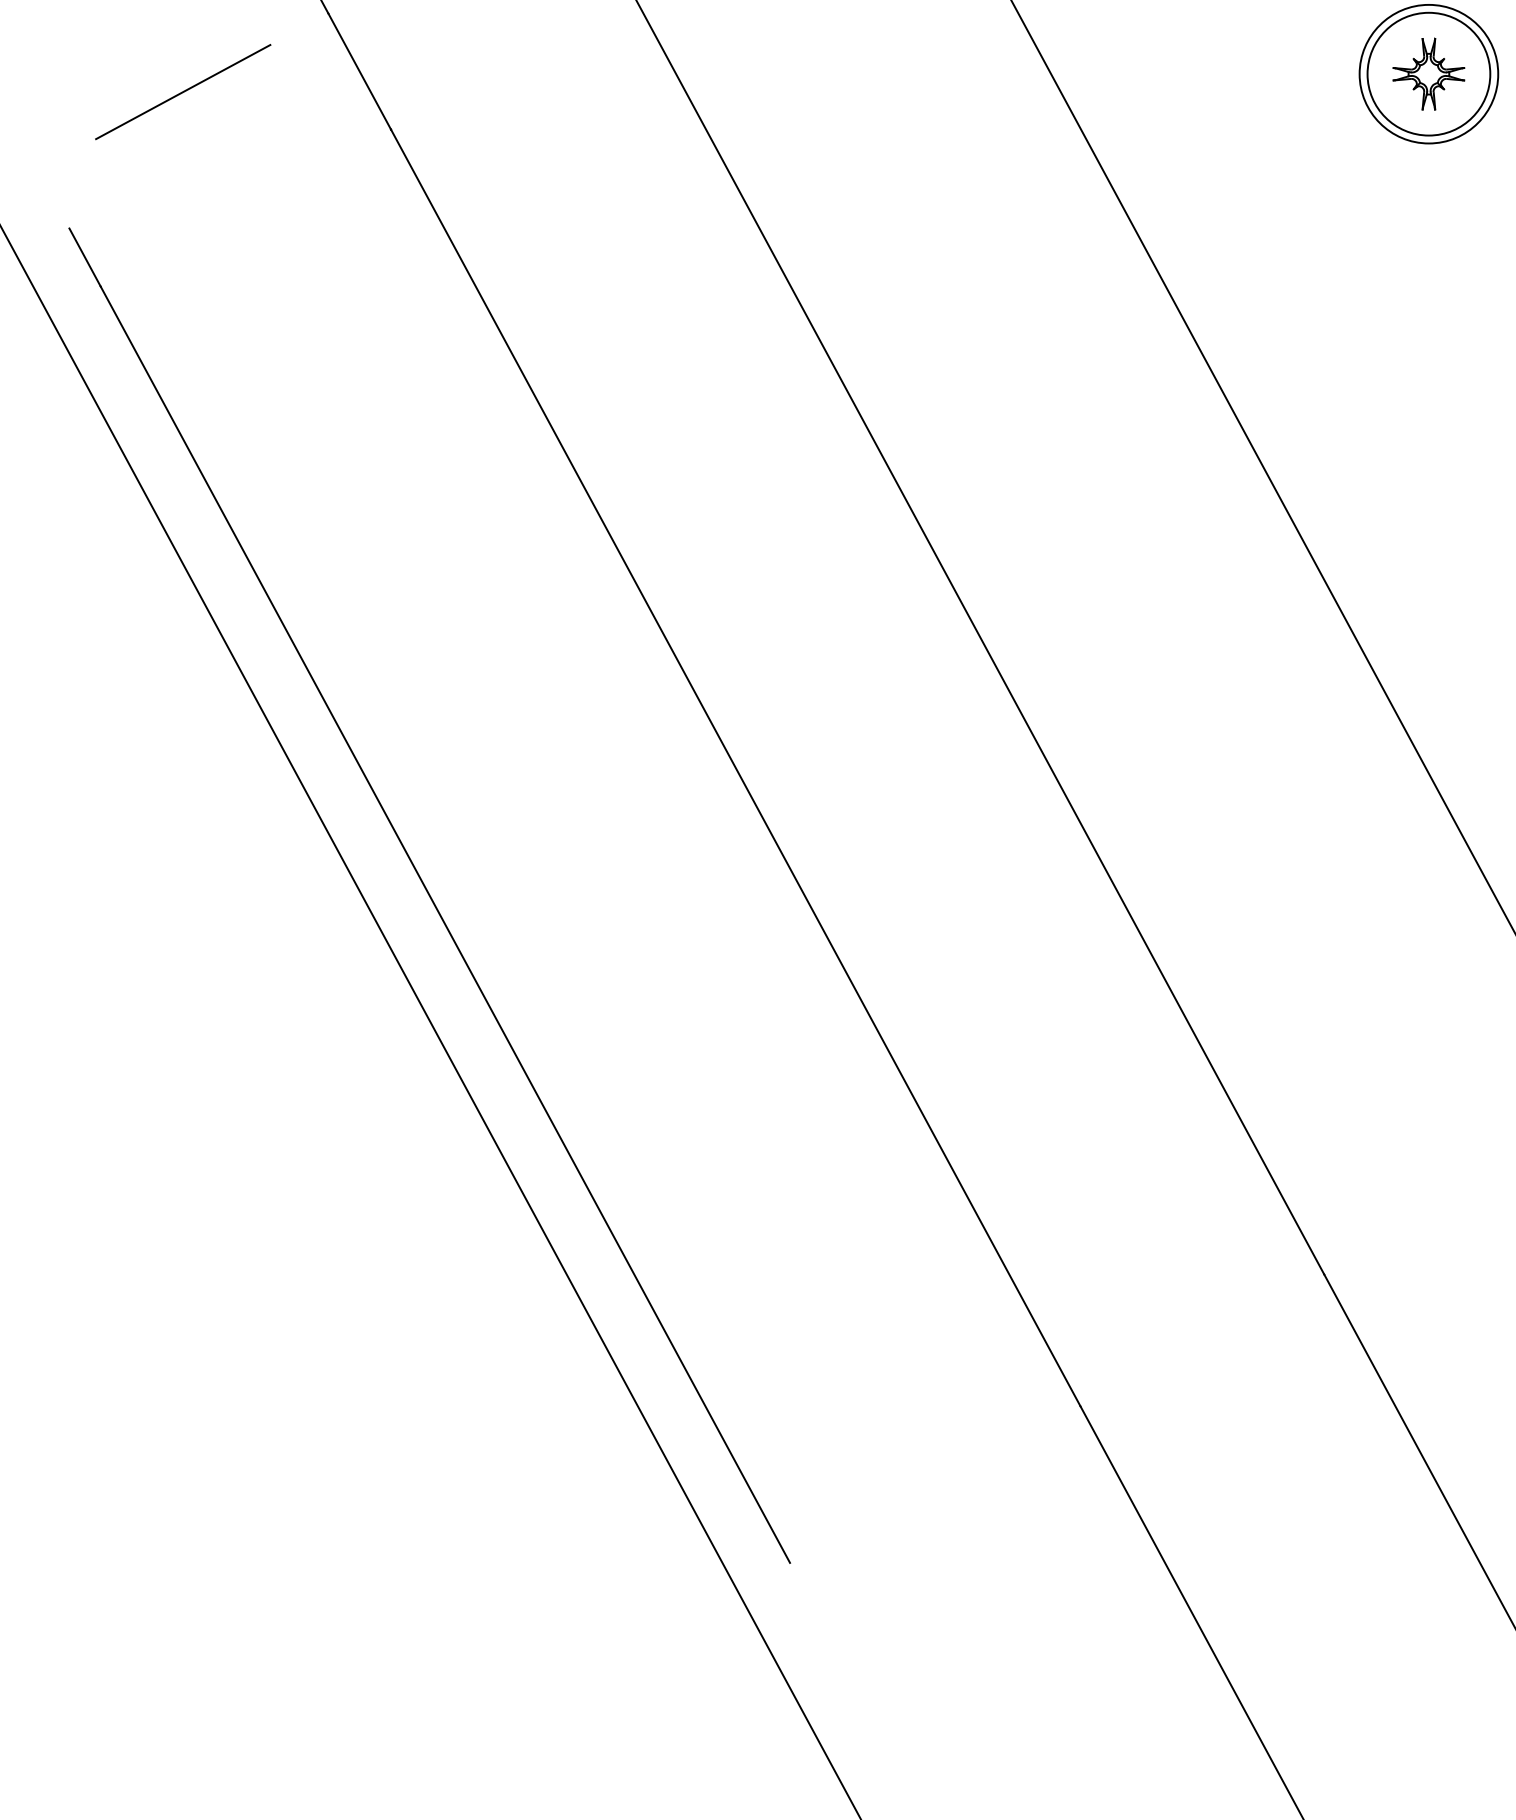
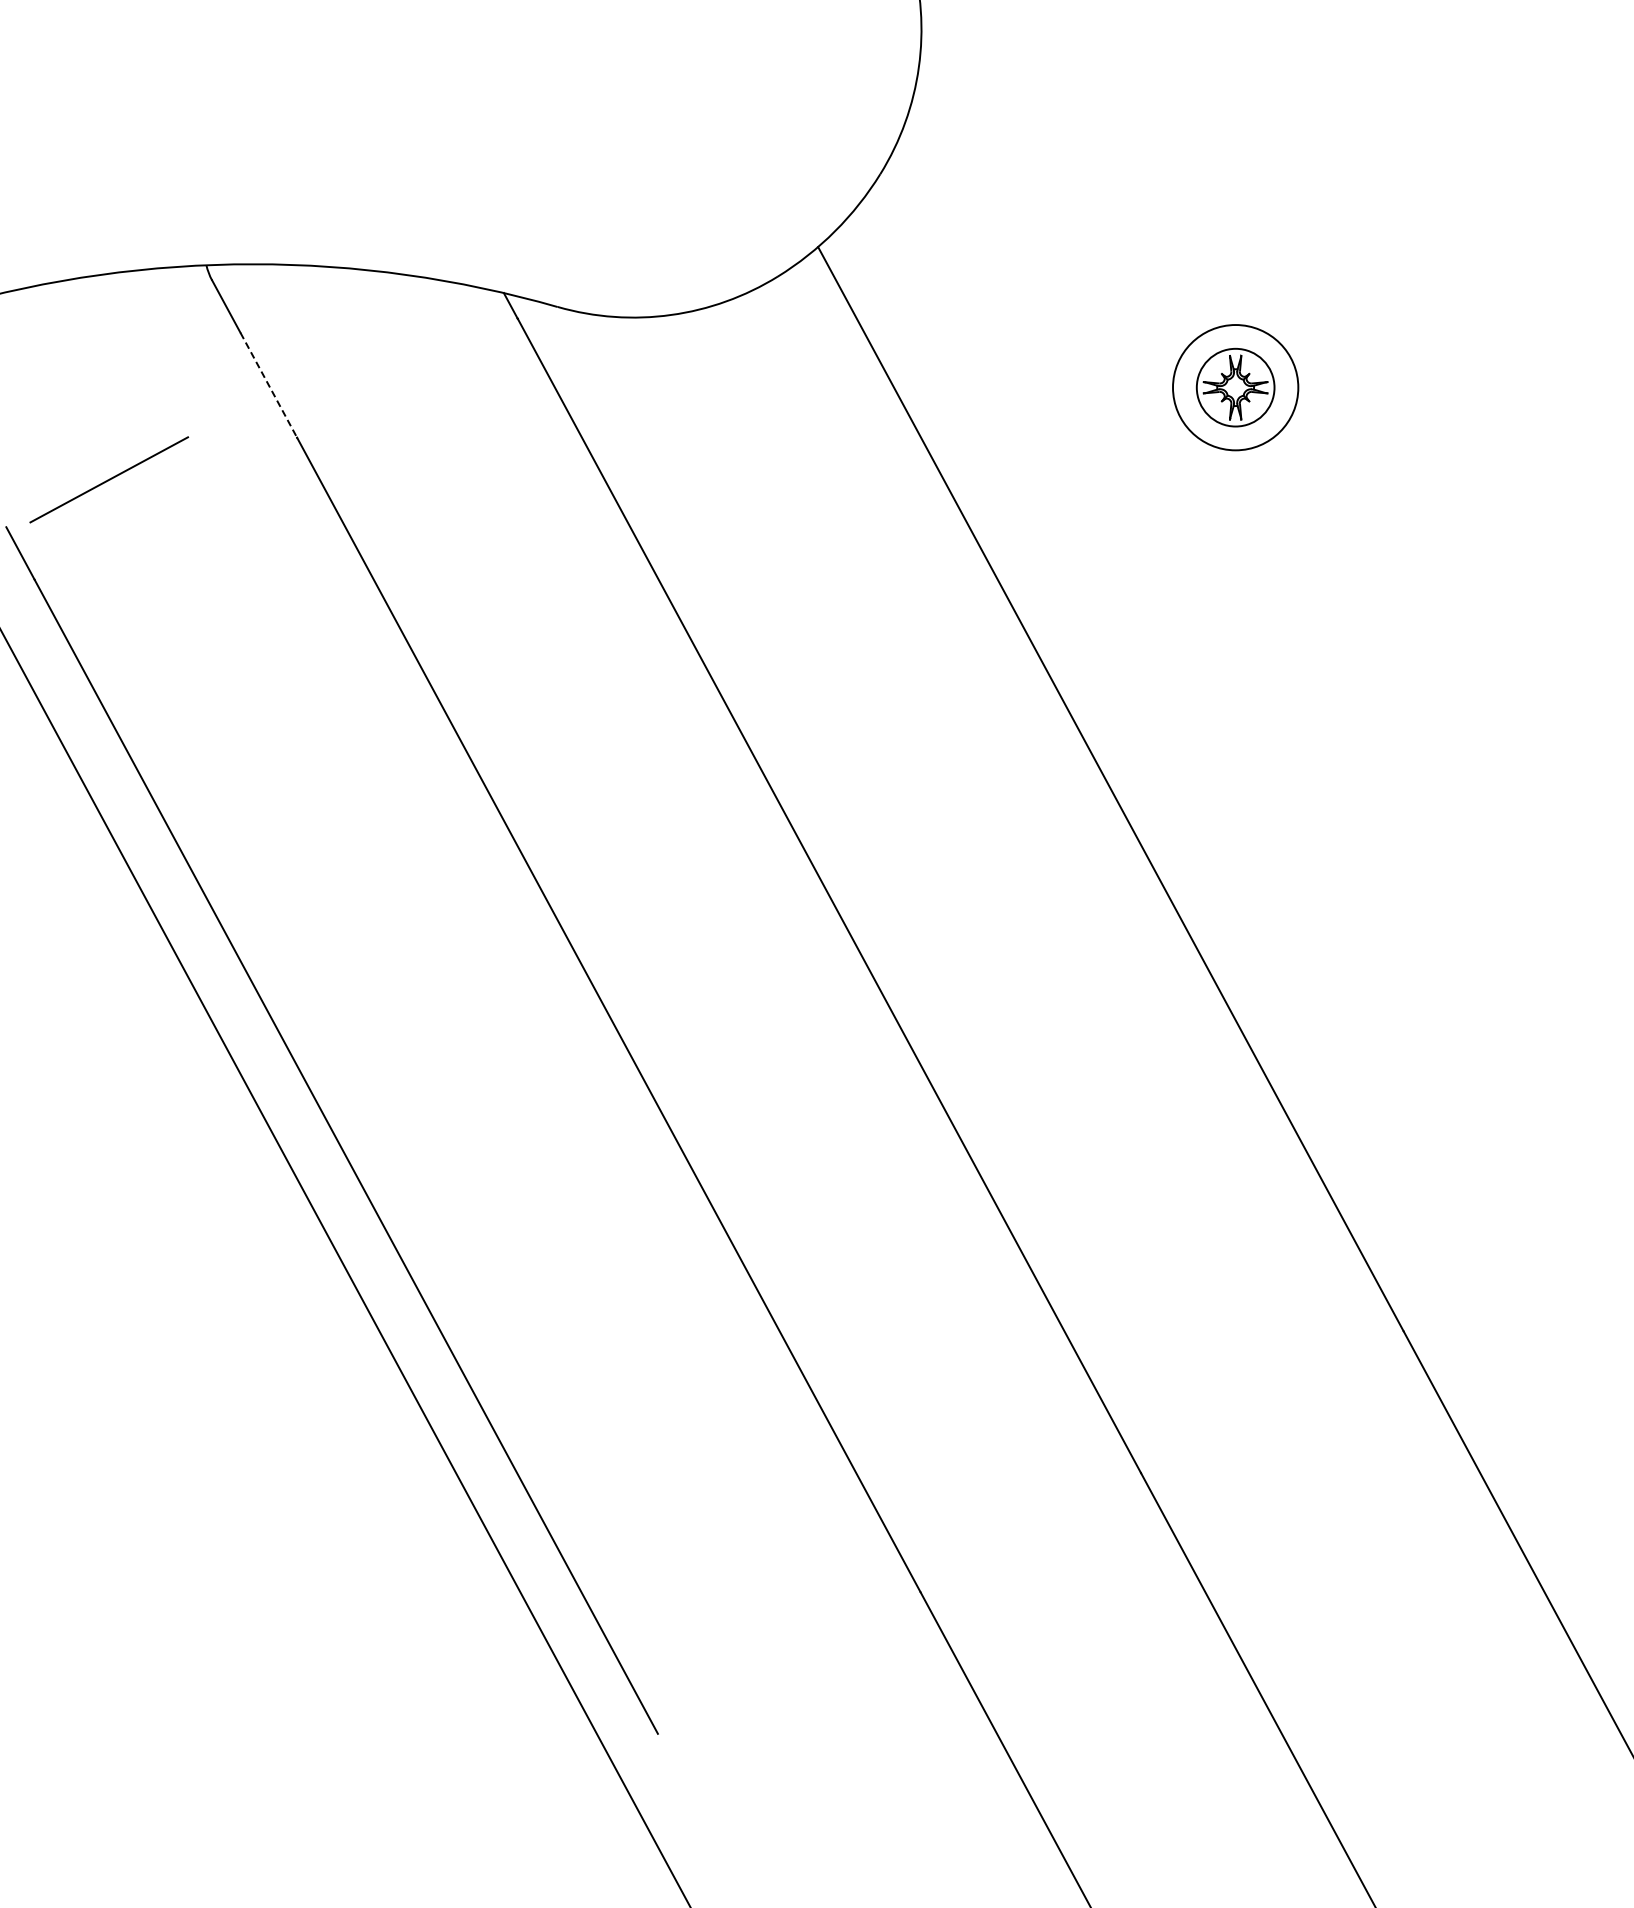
line: (359, 71) -> (268, 385), solid -> dashed
circle: (1428, 73) -> (1235, 387), size x0.7
line: (183, 91) -> (109, 479), moved

